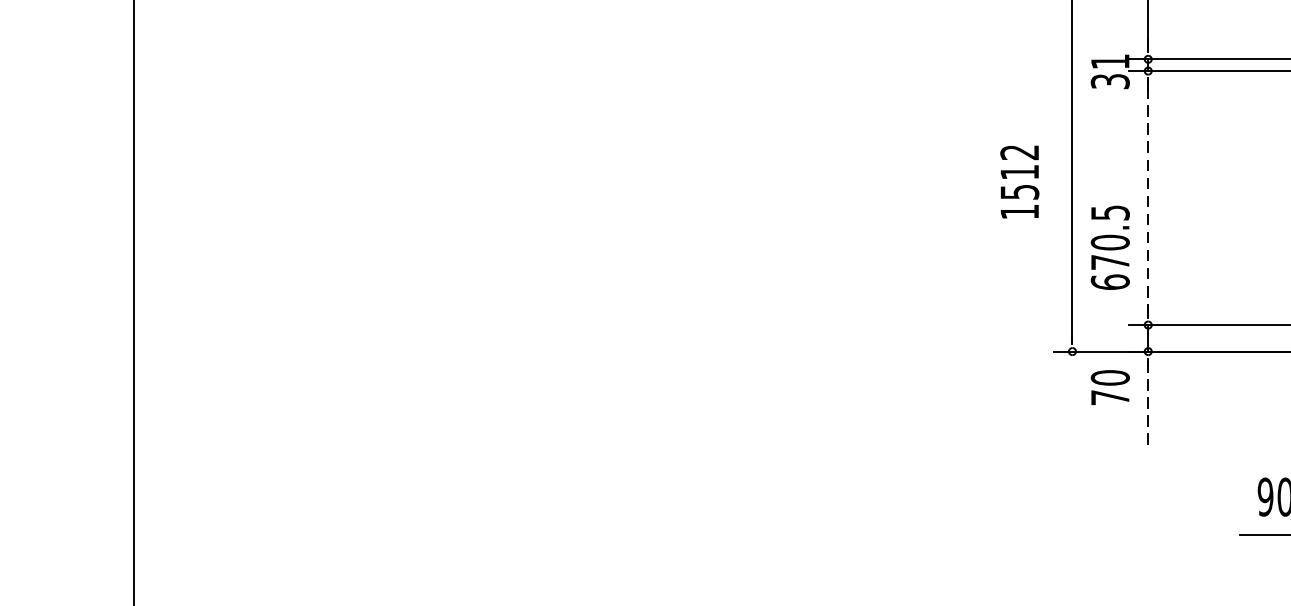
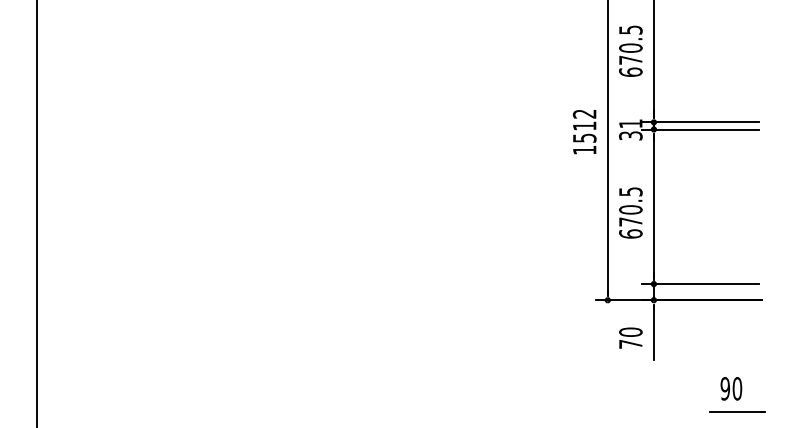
text: (1019, 182) -> (584, 132), moved
line: (1147, 197) -> (653, 206), dashed -> solid
text: (1109, 246) -> (630, 212), moved
text: (1109, 386) -> (630, 337), moved
line: (1147, 404) -> (653, 332), dashed -> solid

